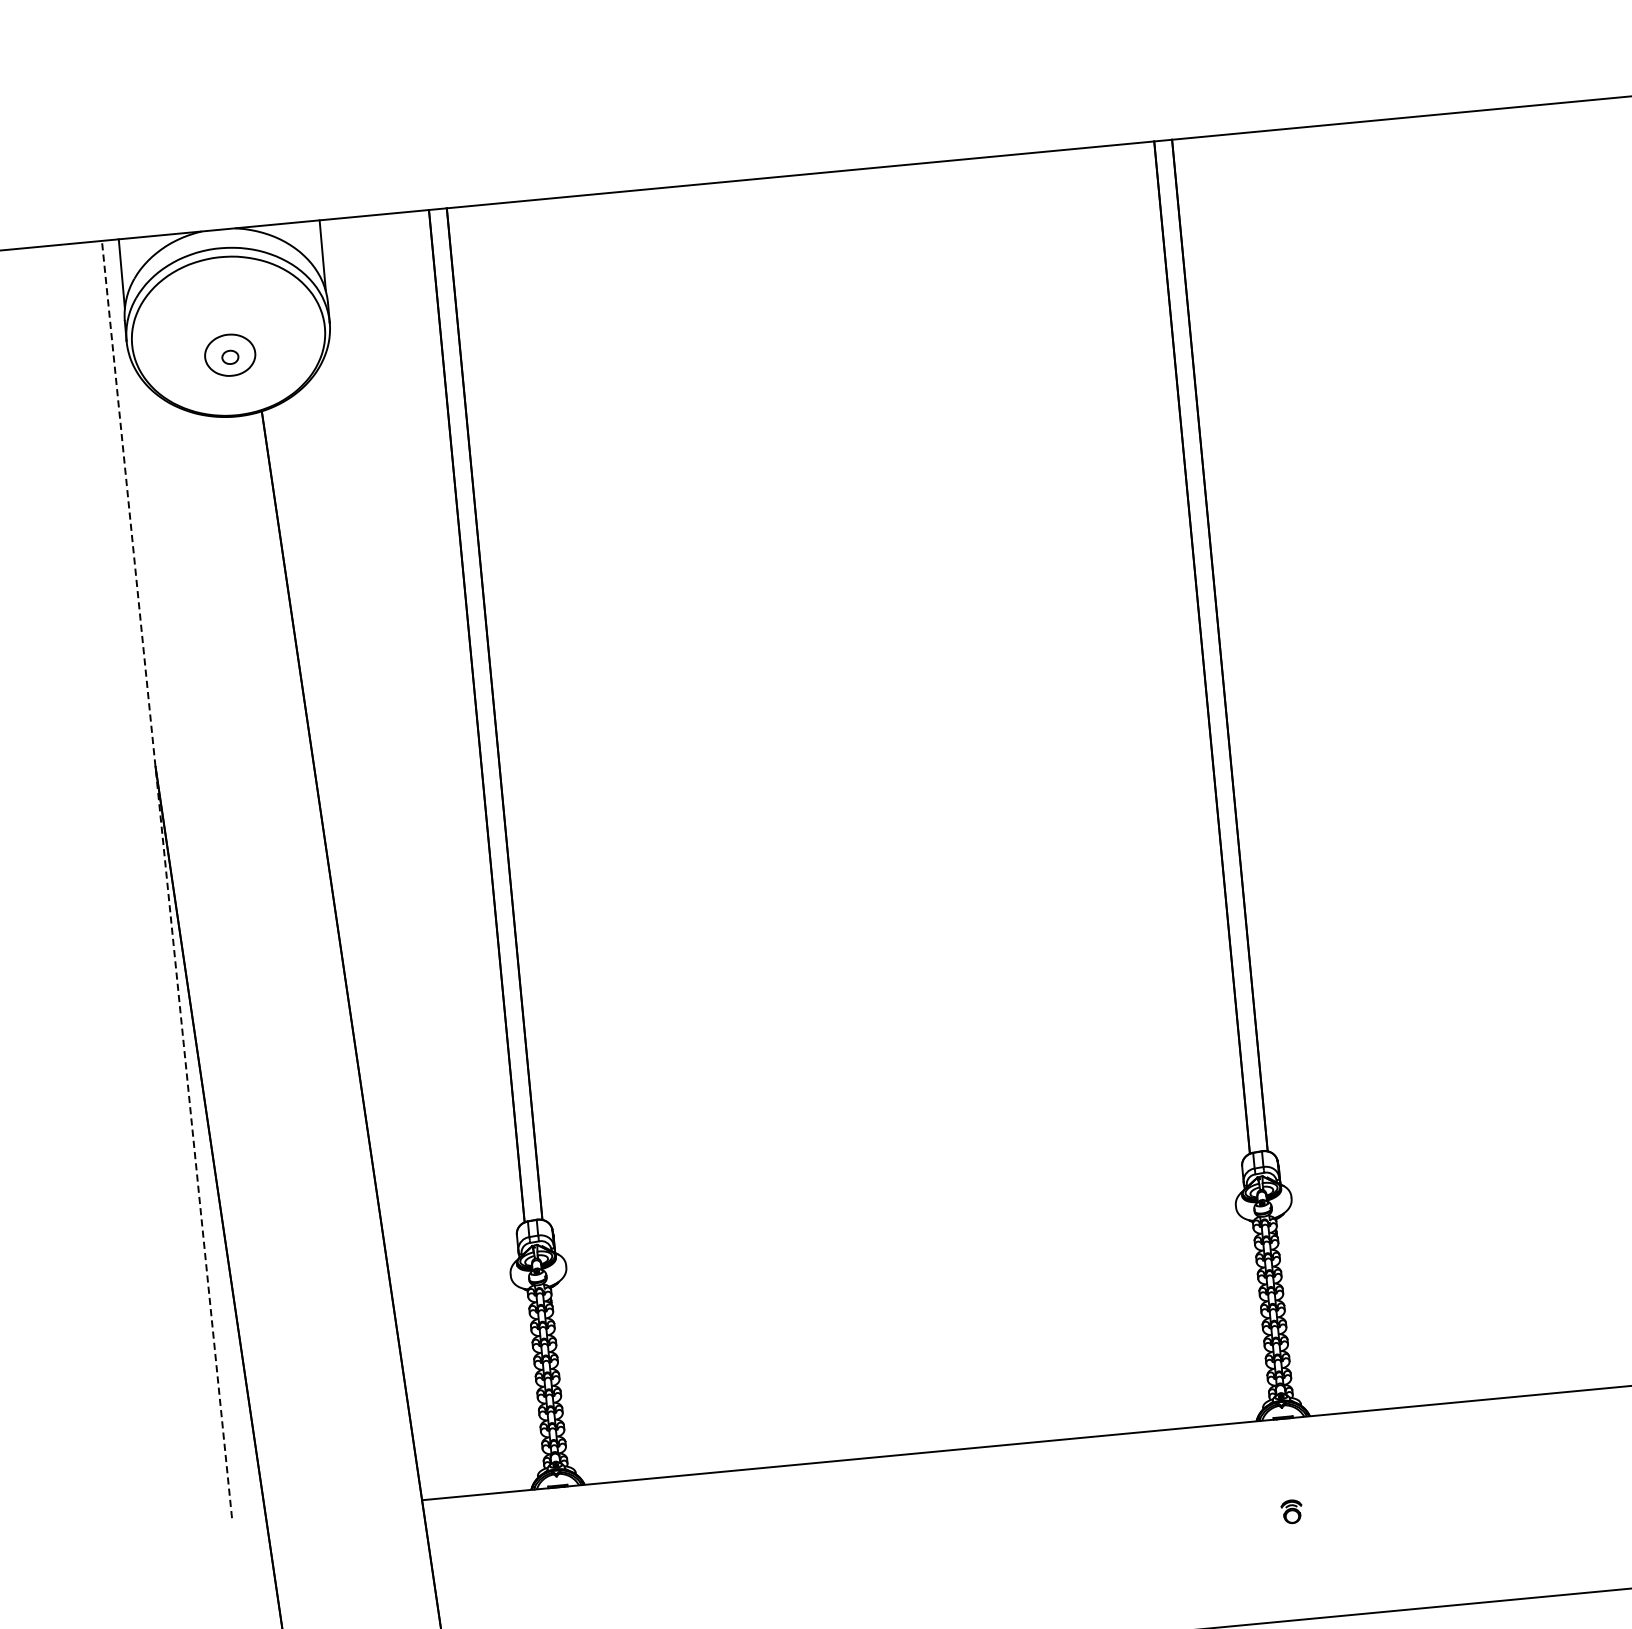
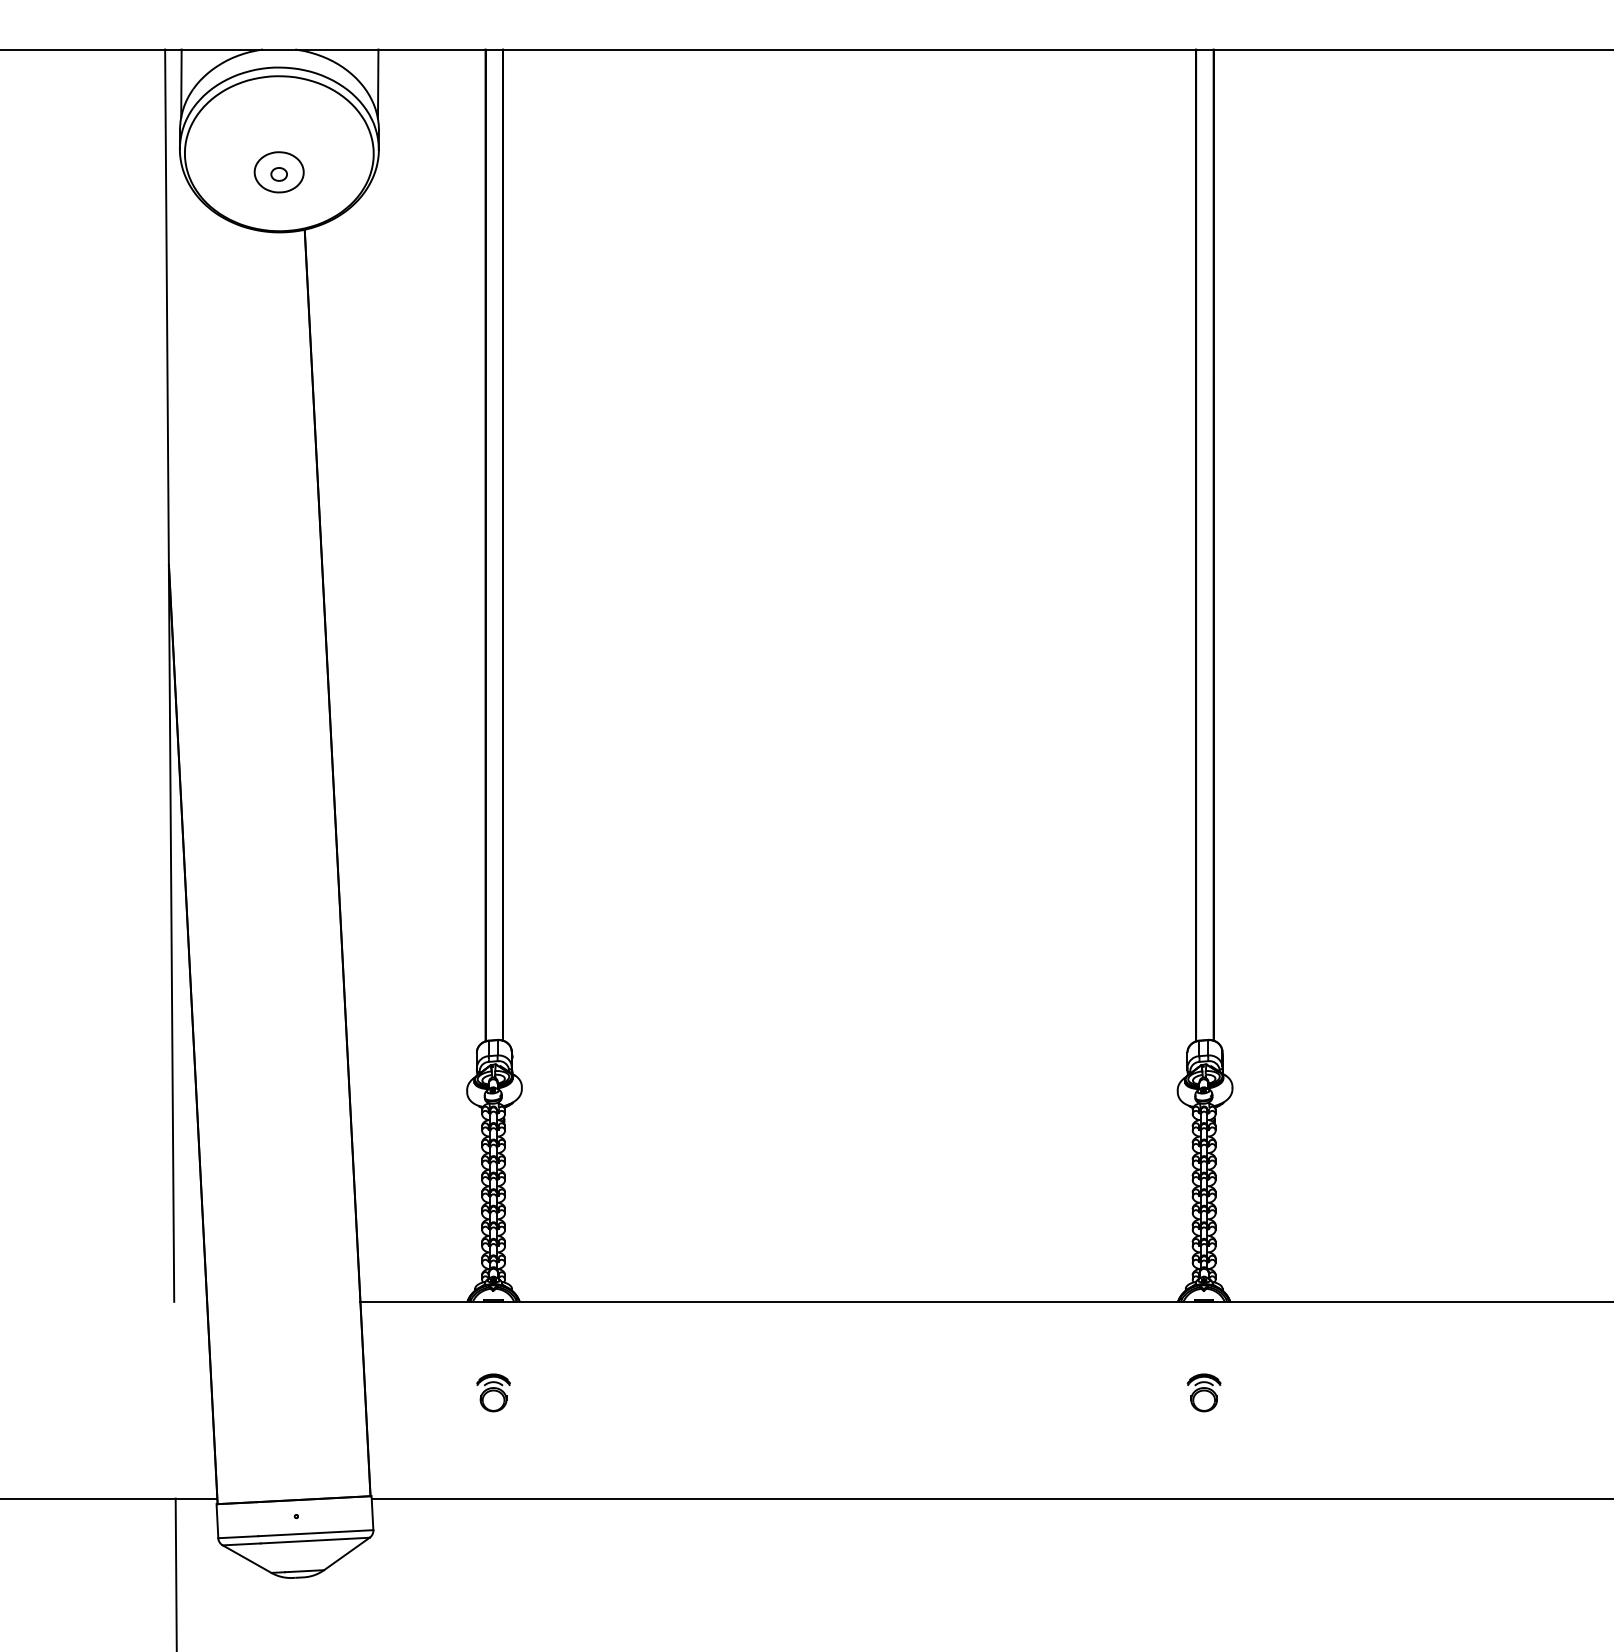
line: (166, 879) -> (169, 675), dashed -> solid
part: (1291, 1511) -> (1203, 1392), size x1.67
part: (566, 1579) -> (493, 1392), added

